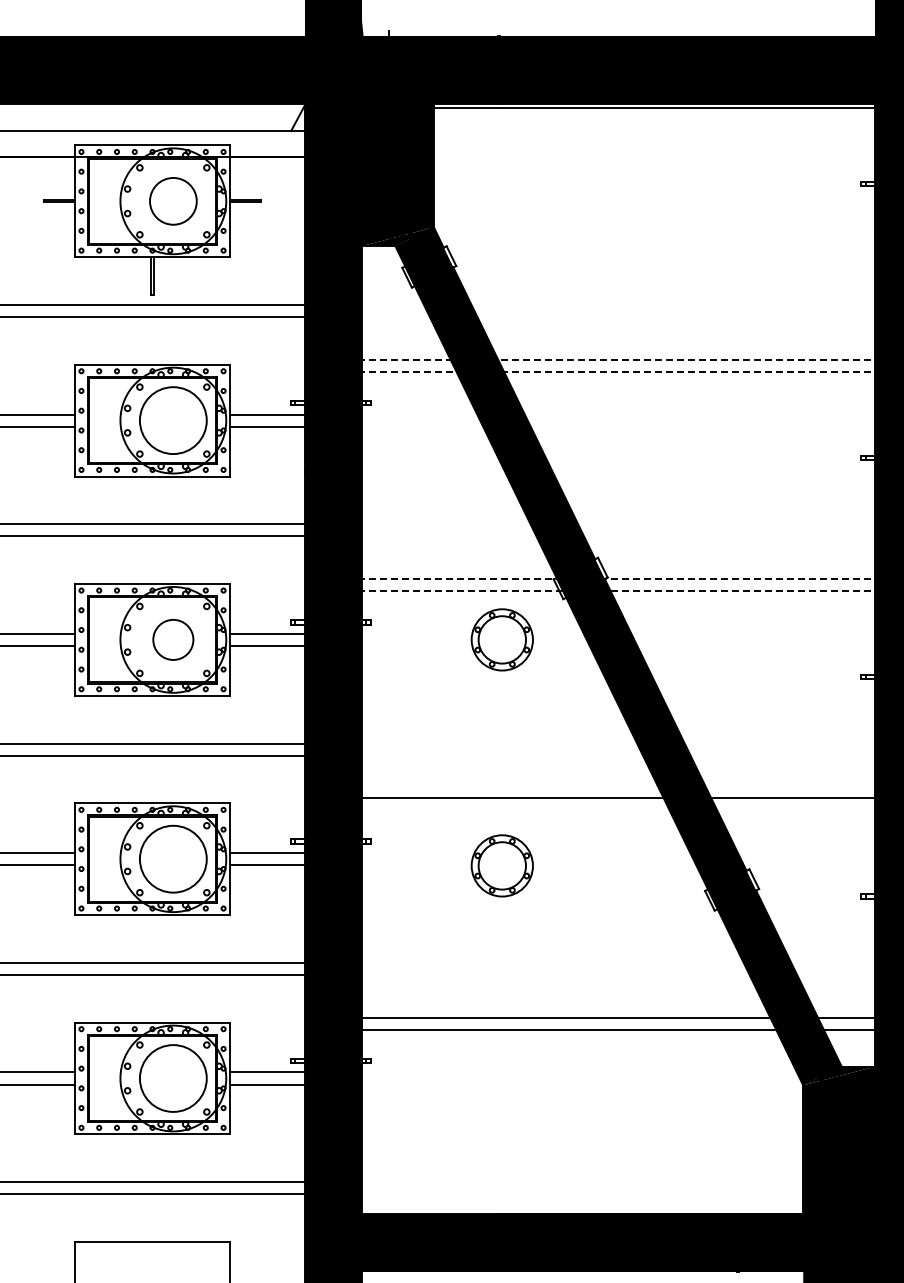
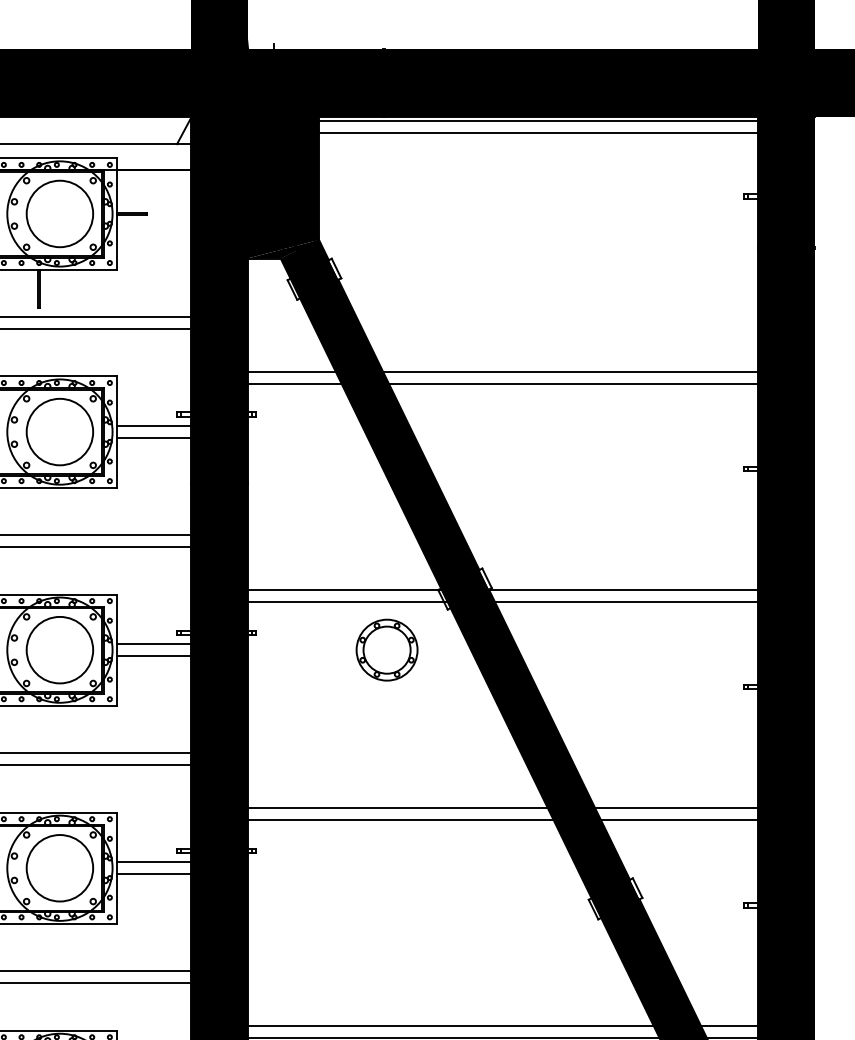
line: (633, 119) -> (517, 132), added
circle: (173, 201) -> (60, 214), size x1.43
line: (611, 359) -> (495, 371), dashed -> solid
line: (611, 371) -> (495, 383), dashed -> solid
line: (611, 579) -> (495, 590), dashed -> solid
line: (611, 591) -> (495, 602), dashed -> solid
circle: (172, 639) -> (59, 649), size x1.67
line: (610, 810) -> (494, 819), added
part: (501, 865) -> (386, 874), removed

